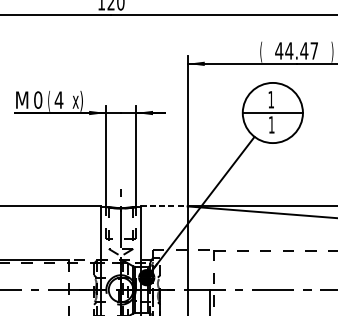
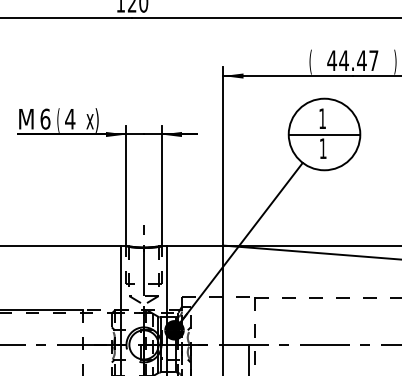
text: (38, 99) -> (45, 118), 0 -> 6
line: (164, 206) -> (195, 245), dashed -> solid

